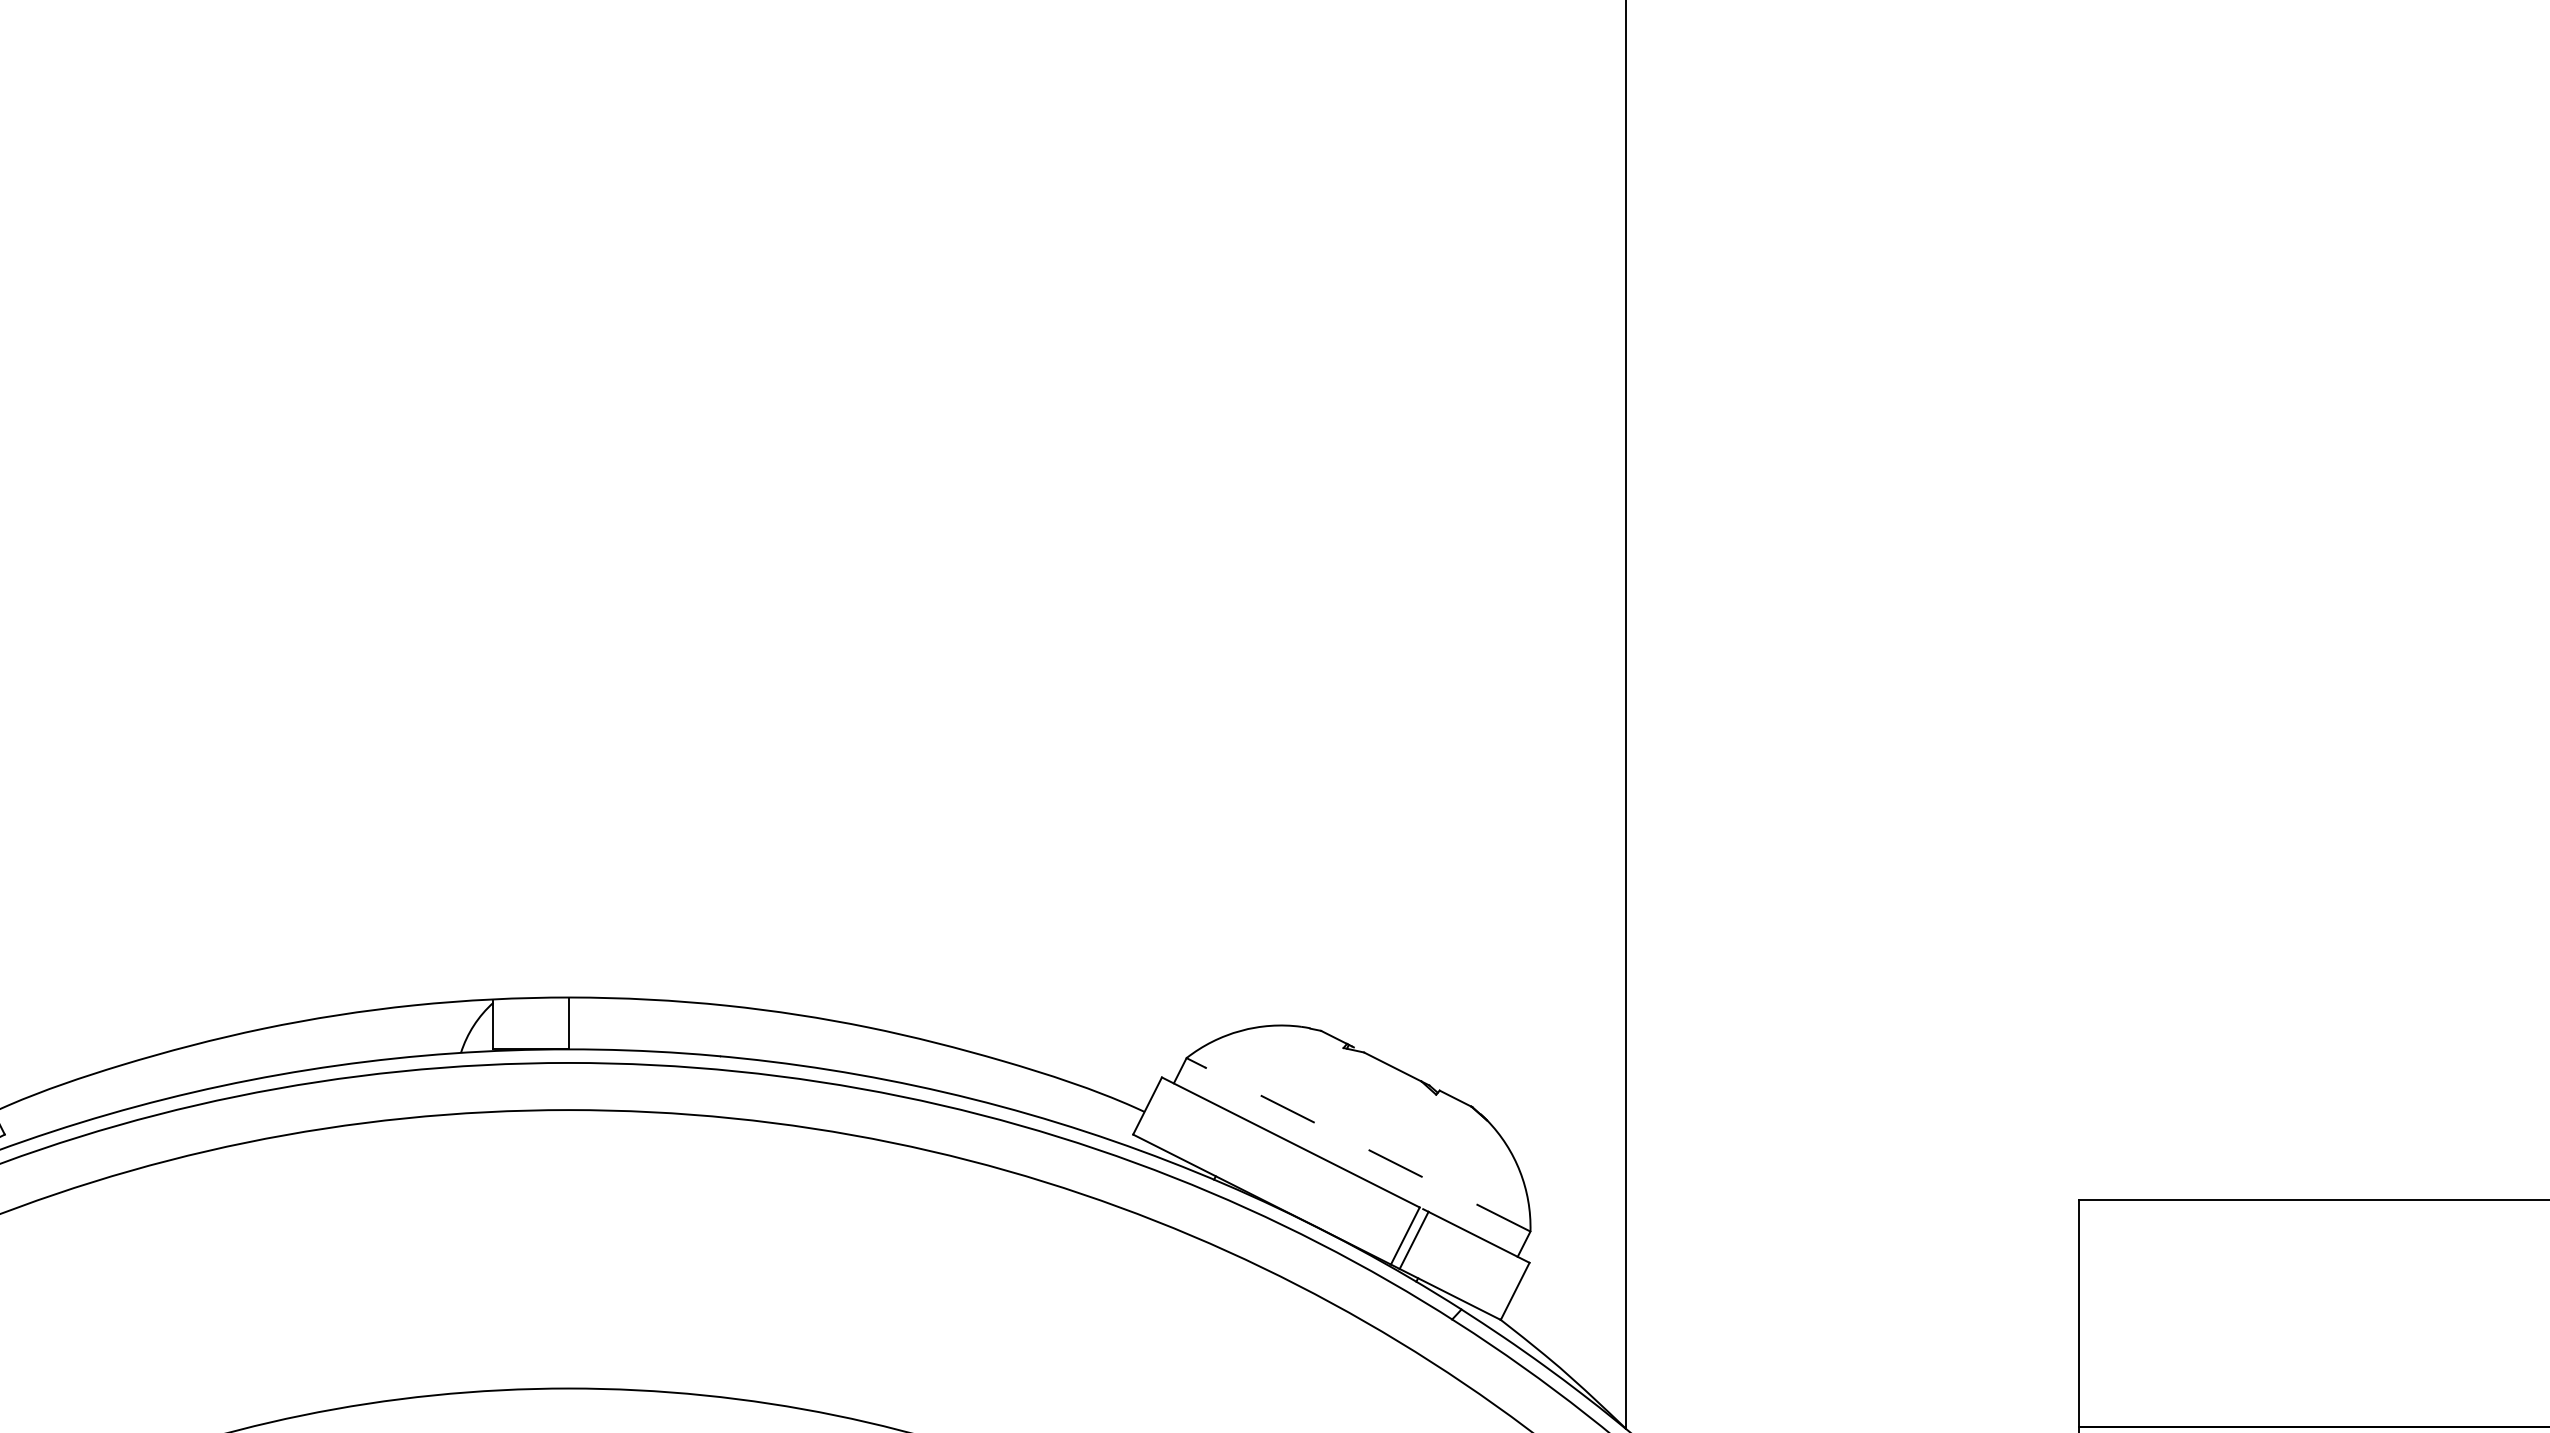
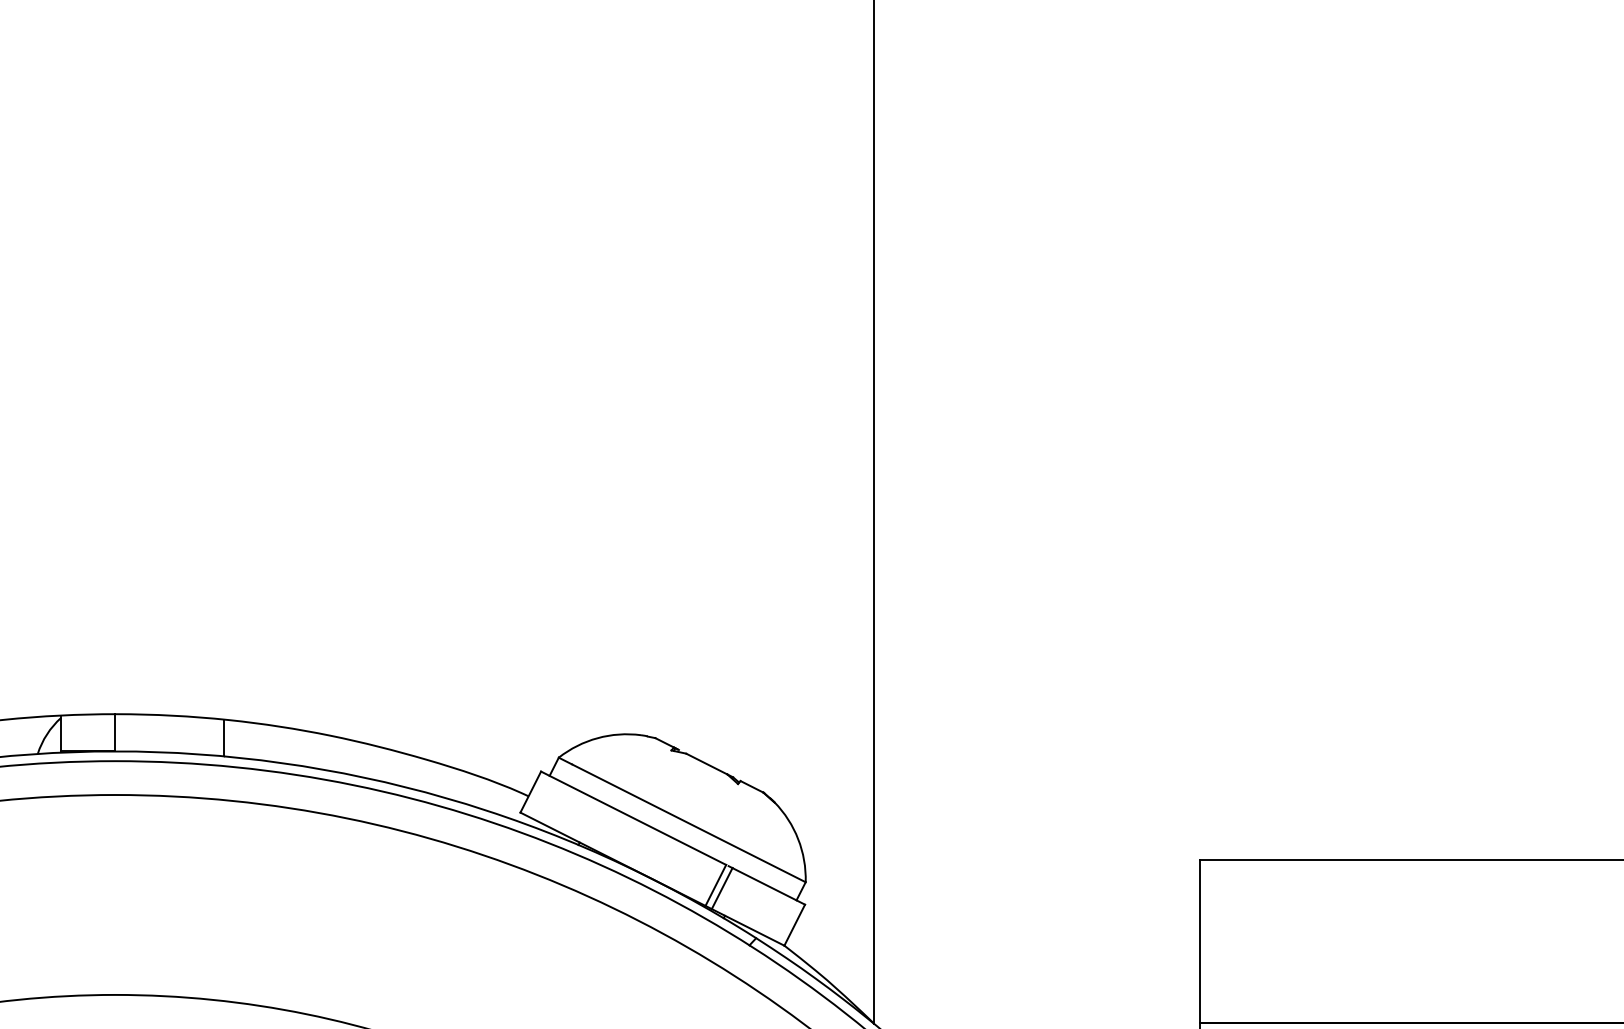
line: (720, 1030) -> (224, 737), added
line: (1367, 1149) -> (688, 823), dashed -> solid

